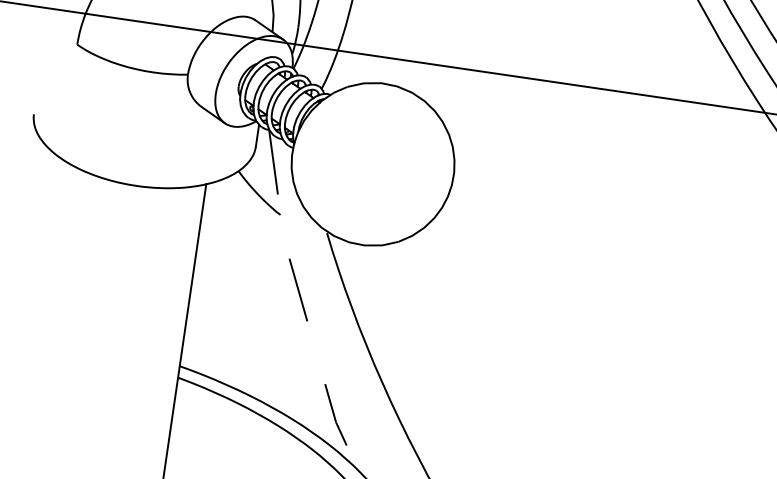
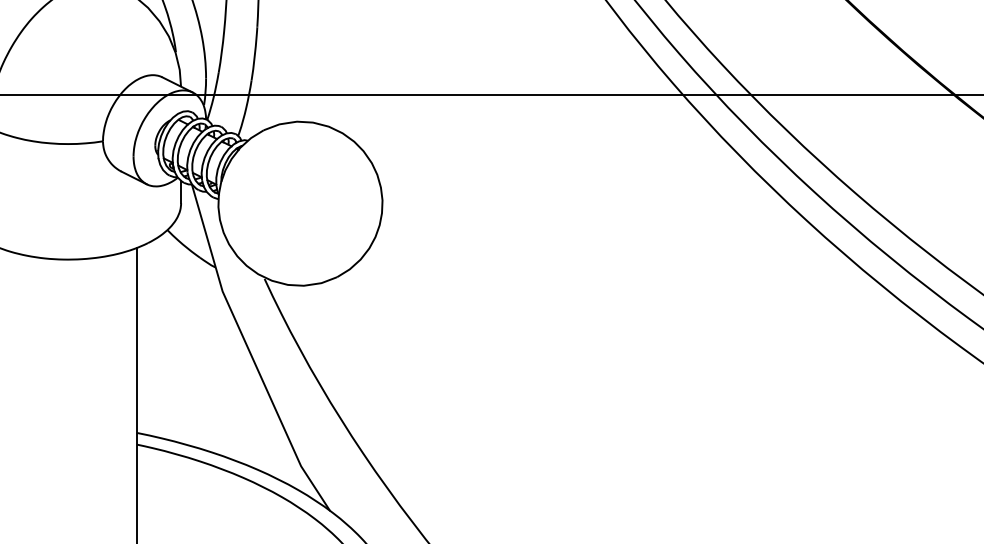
line: (302, 303) -> (250, 352), dashed -> solid

